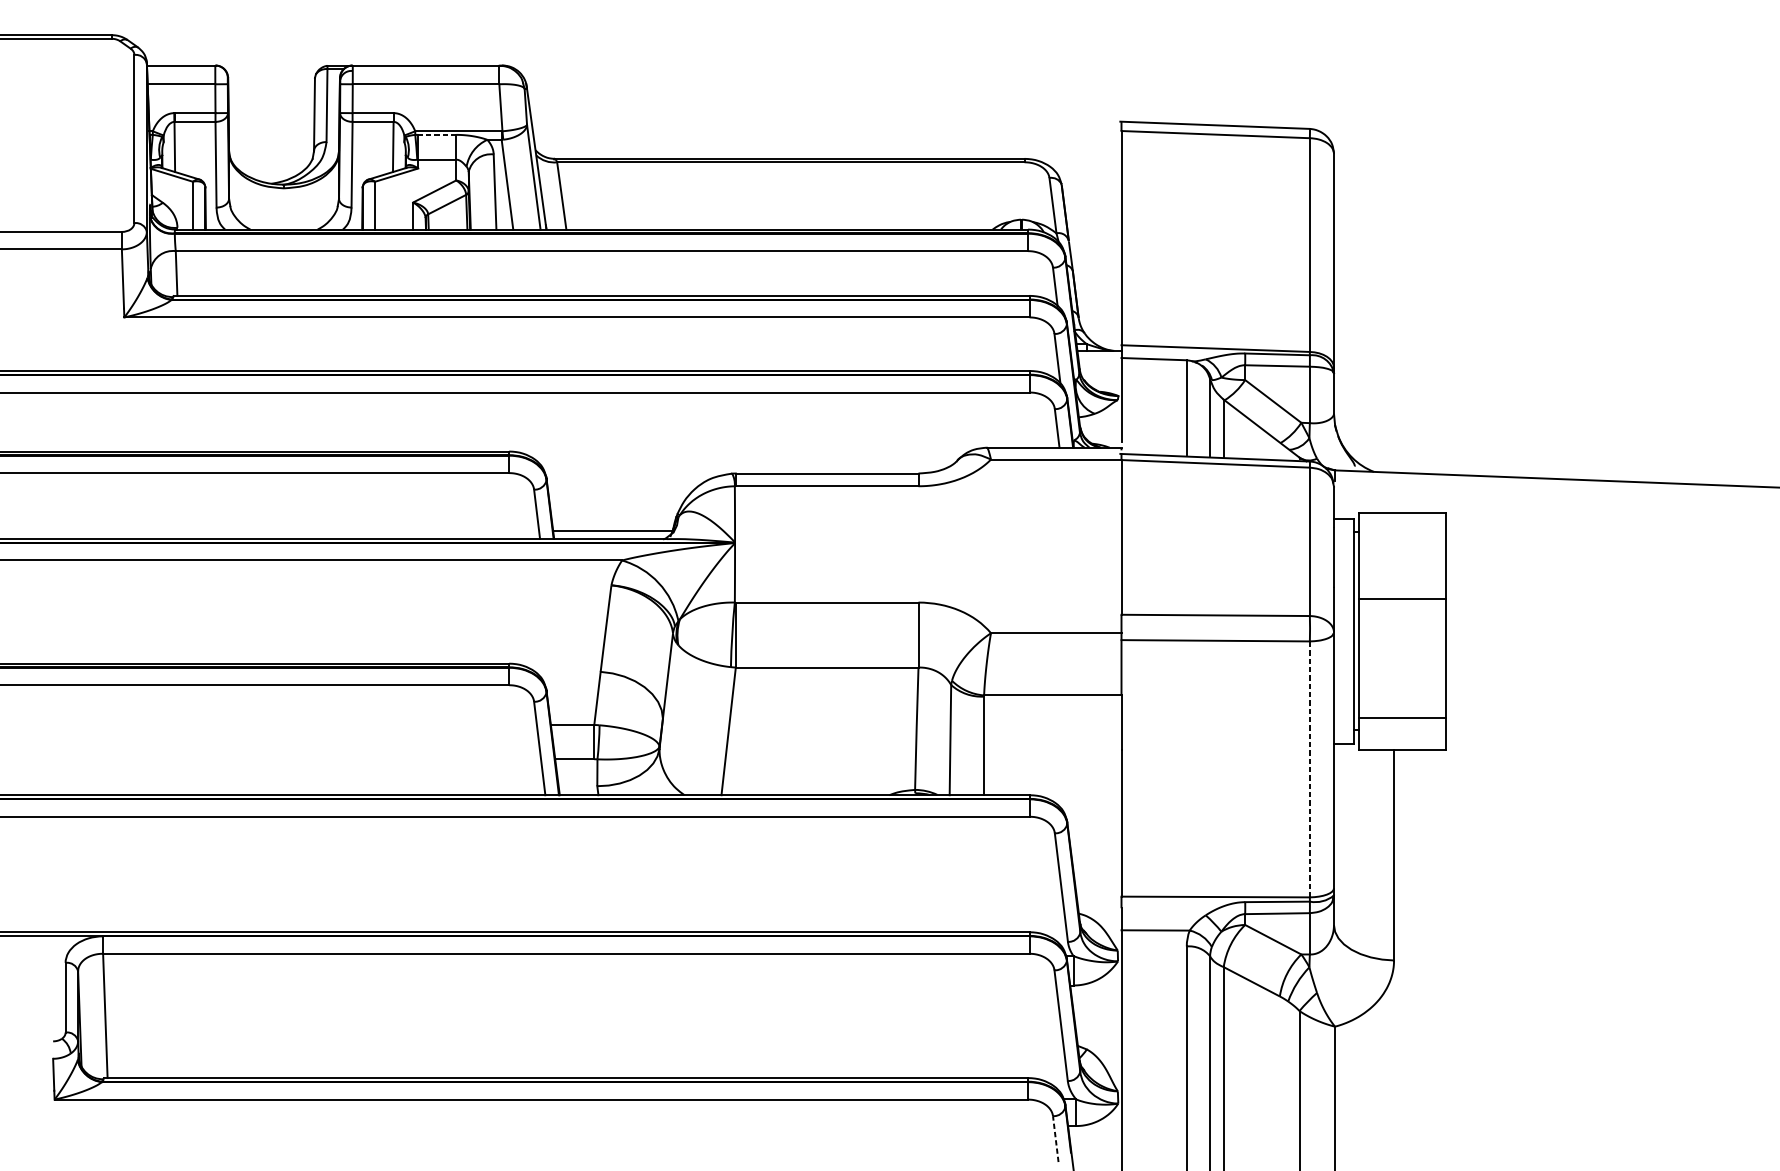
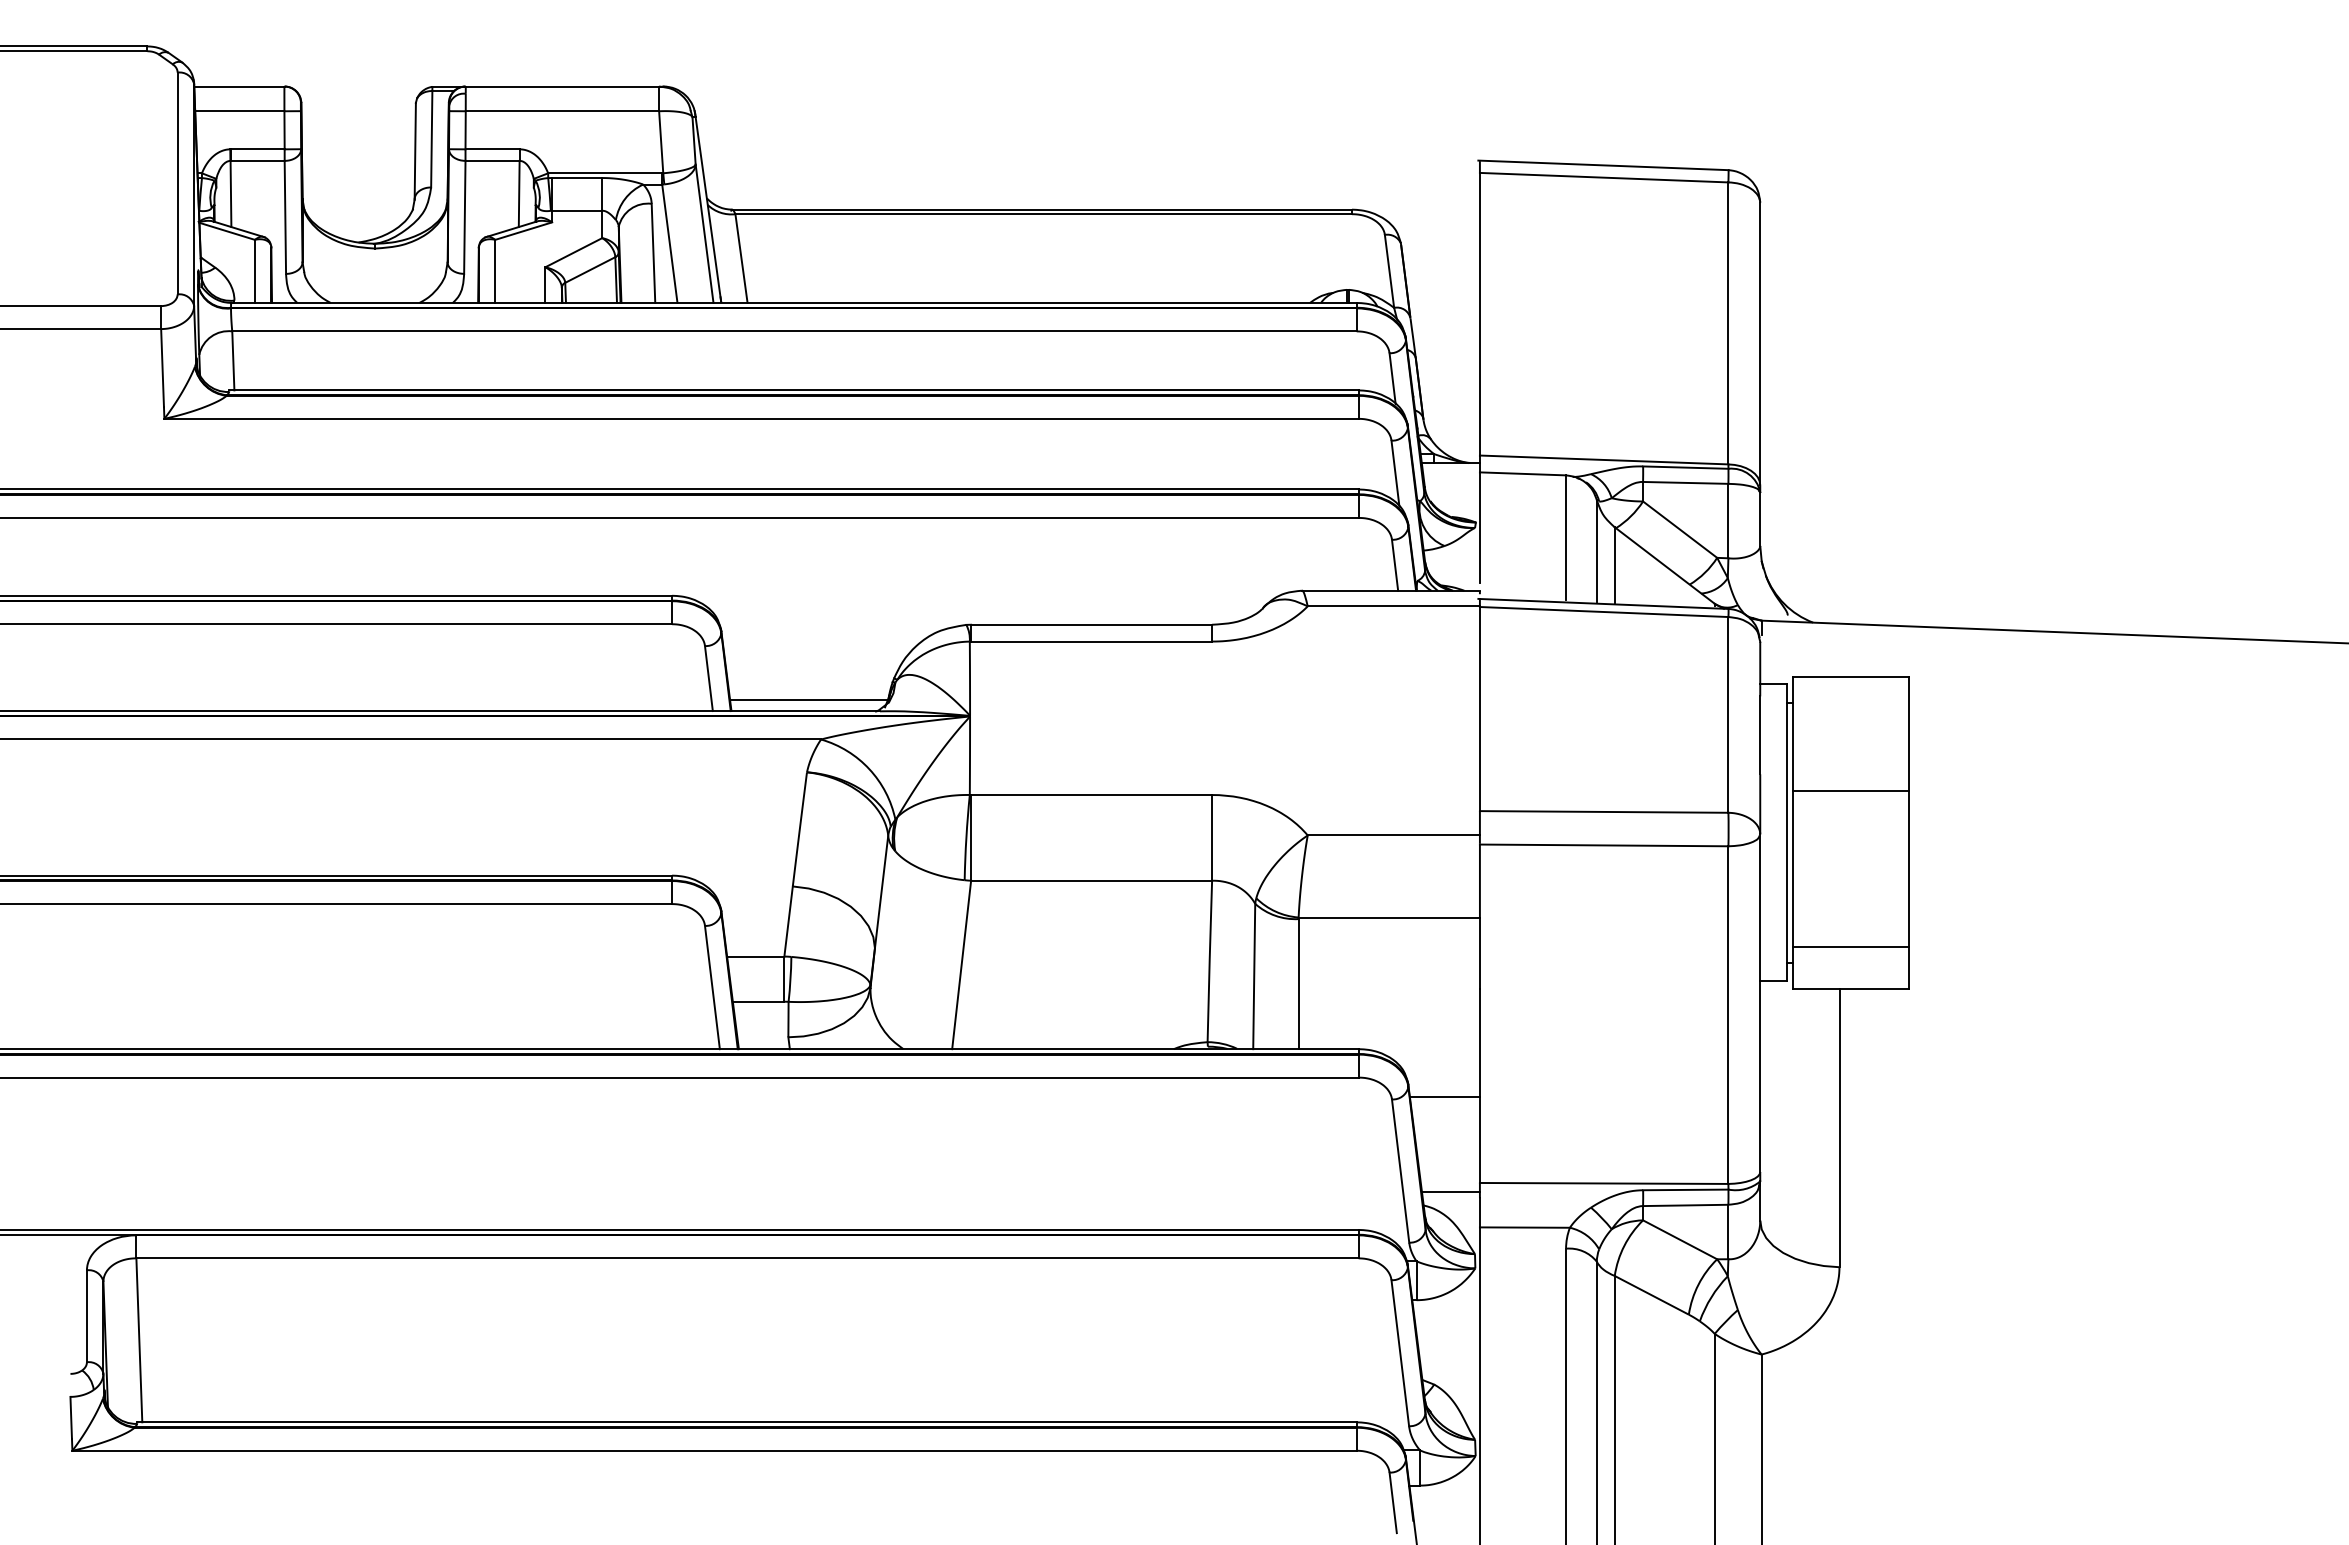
line: (436, 135) -> (576, 178), dashed -> solid
line: (1309, 769) -> (1728, 1015), dashed -> solid
line: (1094, 831) -> (1444, 1096), added
line: (1099, 903) -> (1450, 1191), added
line: (1056, 1138) -> (1393, 1502), dashed -> solid

